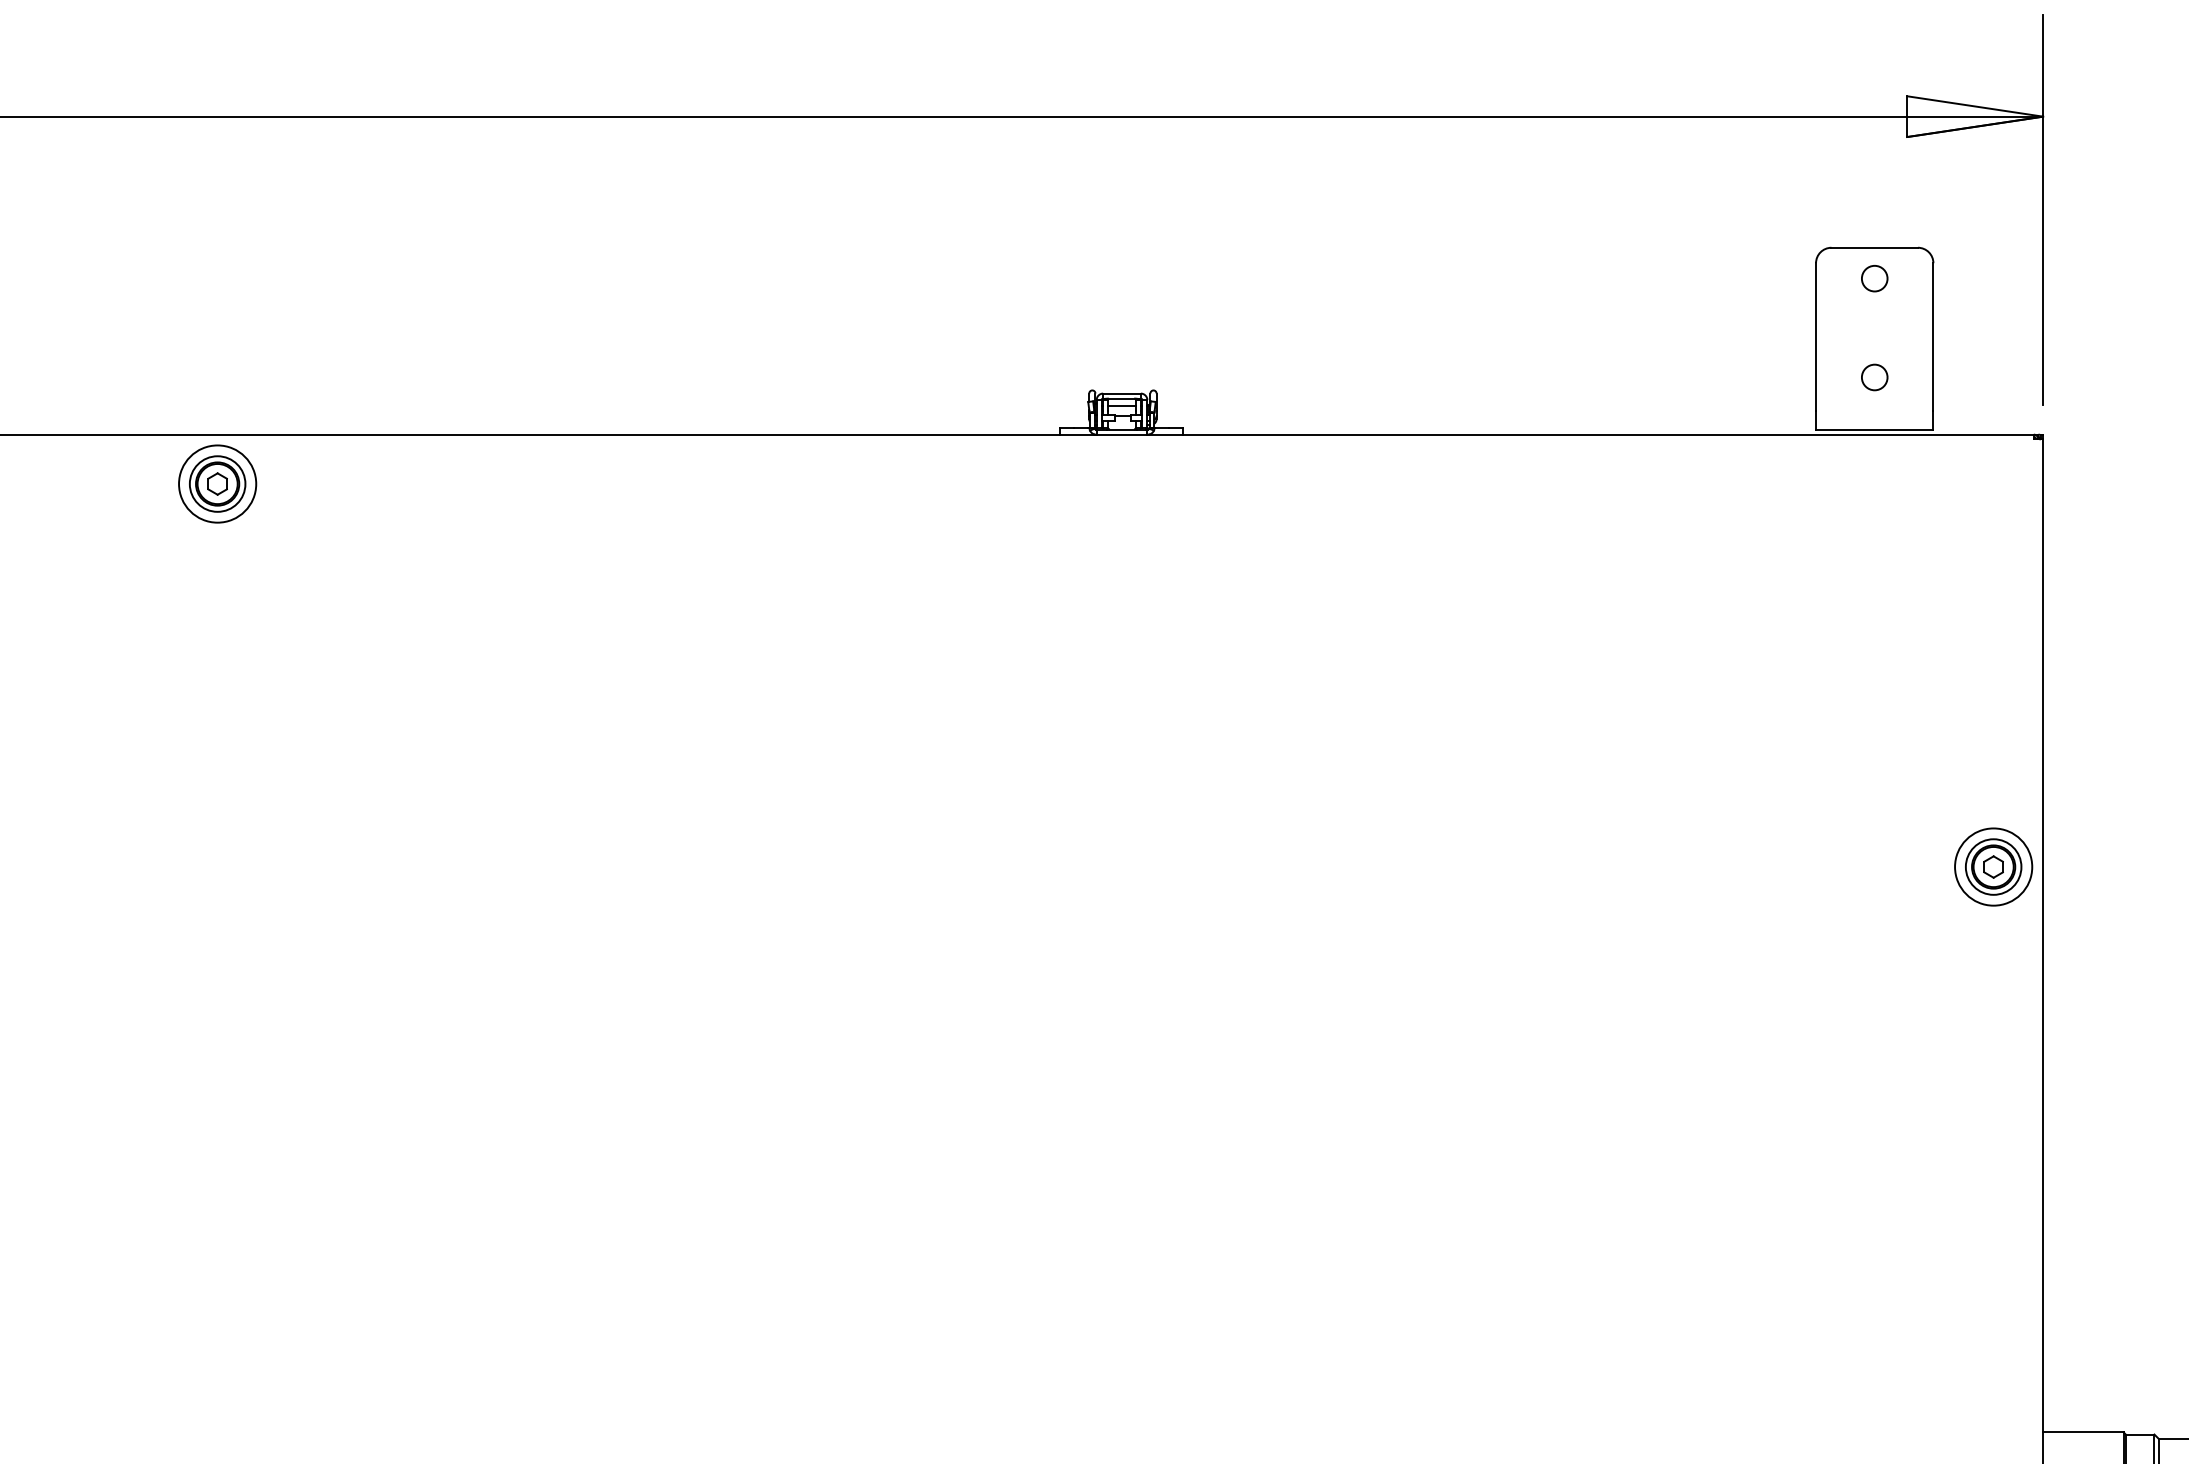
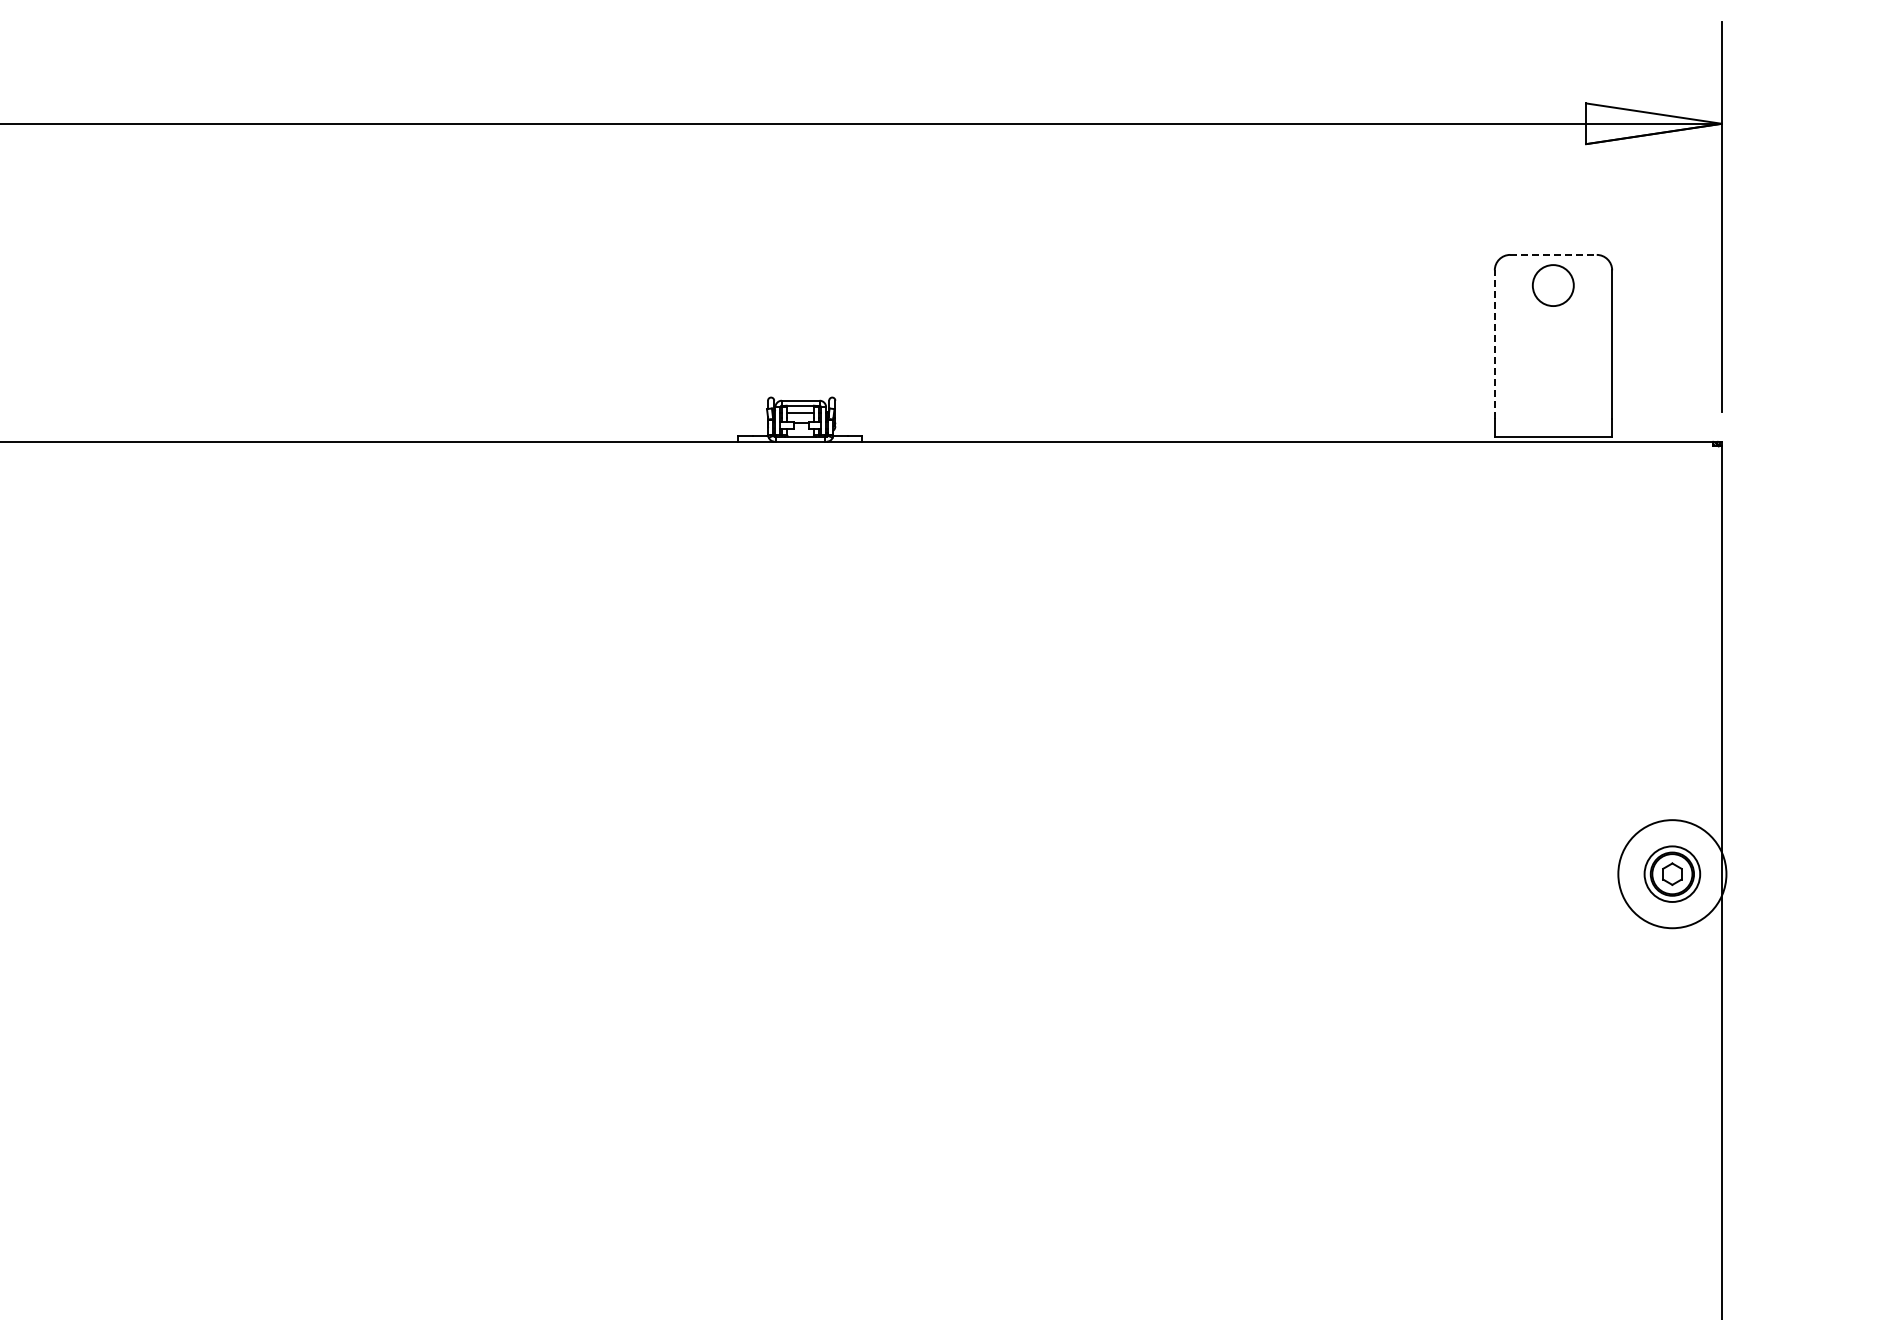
line: (1875, 247) -> (1554, 254), solid -> dashed
circle: (1874, 278) -> (1553, 285), size x1.6
line: (1816, 336) -> (1495, 343), solid -> dashed
circle: (1874, 377) -> (1553, 384), removed
circle: (1993, 866) -> (1672, 873), size x1.4

